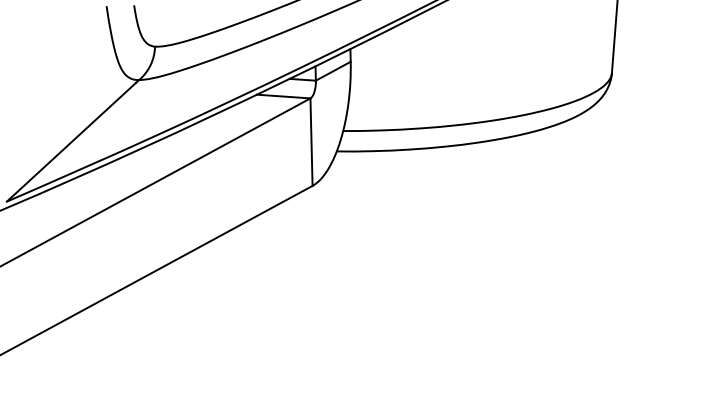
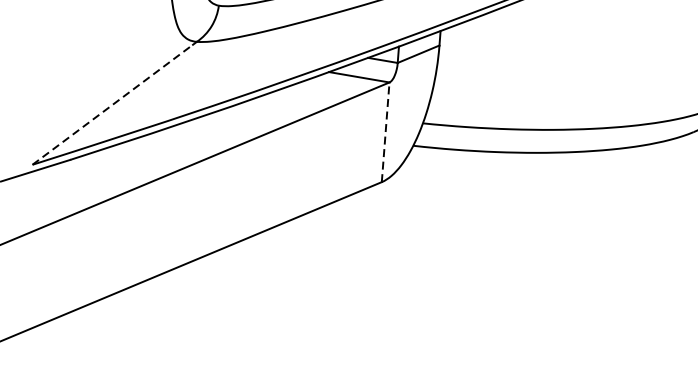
line: (71, 142) -> (112, 104), solid -> dashed
line: (311, 142) -> (385, 132), solid -> dashed

